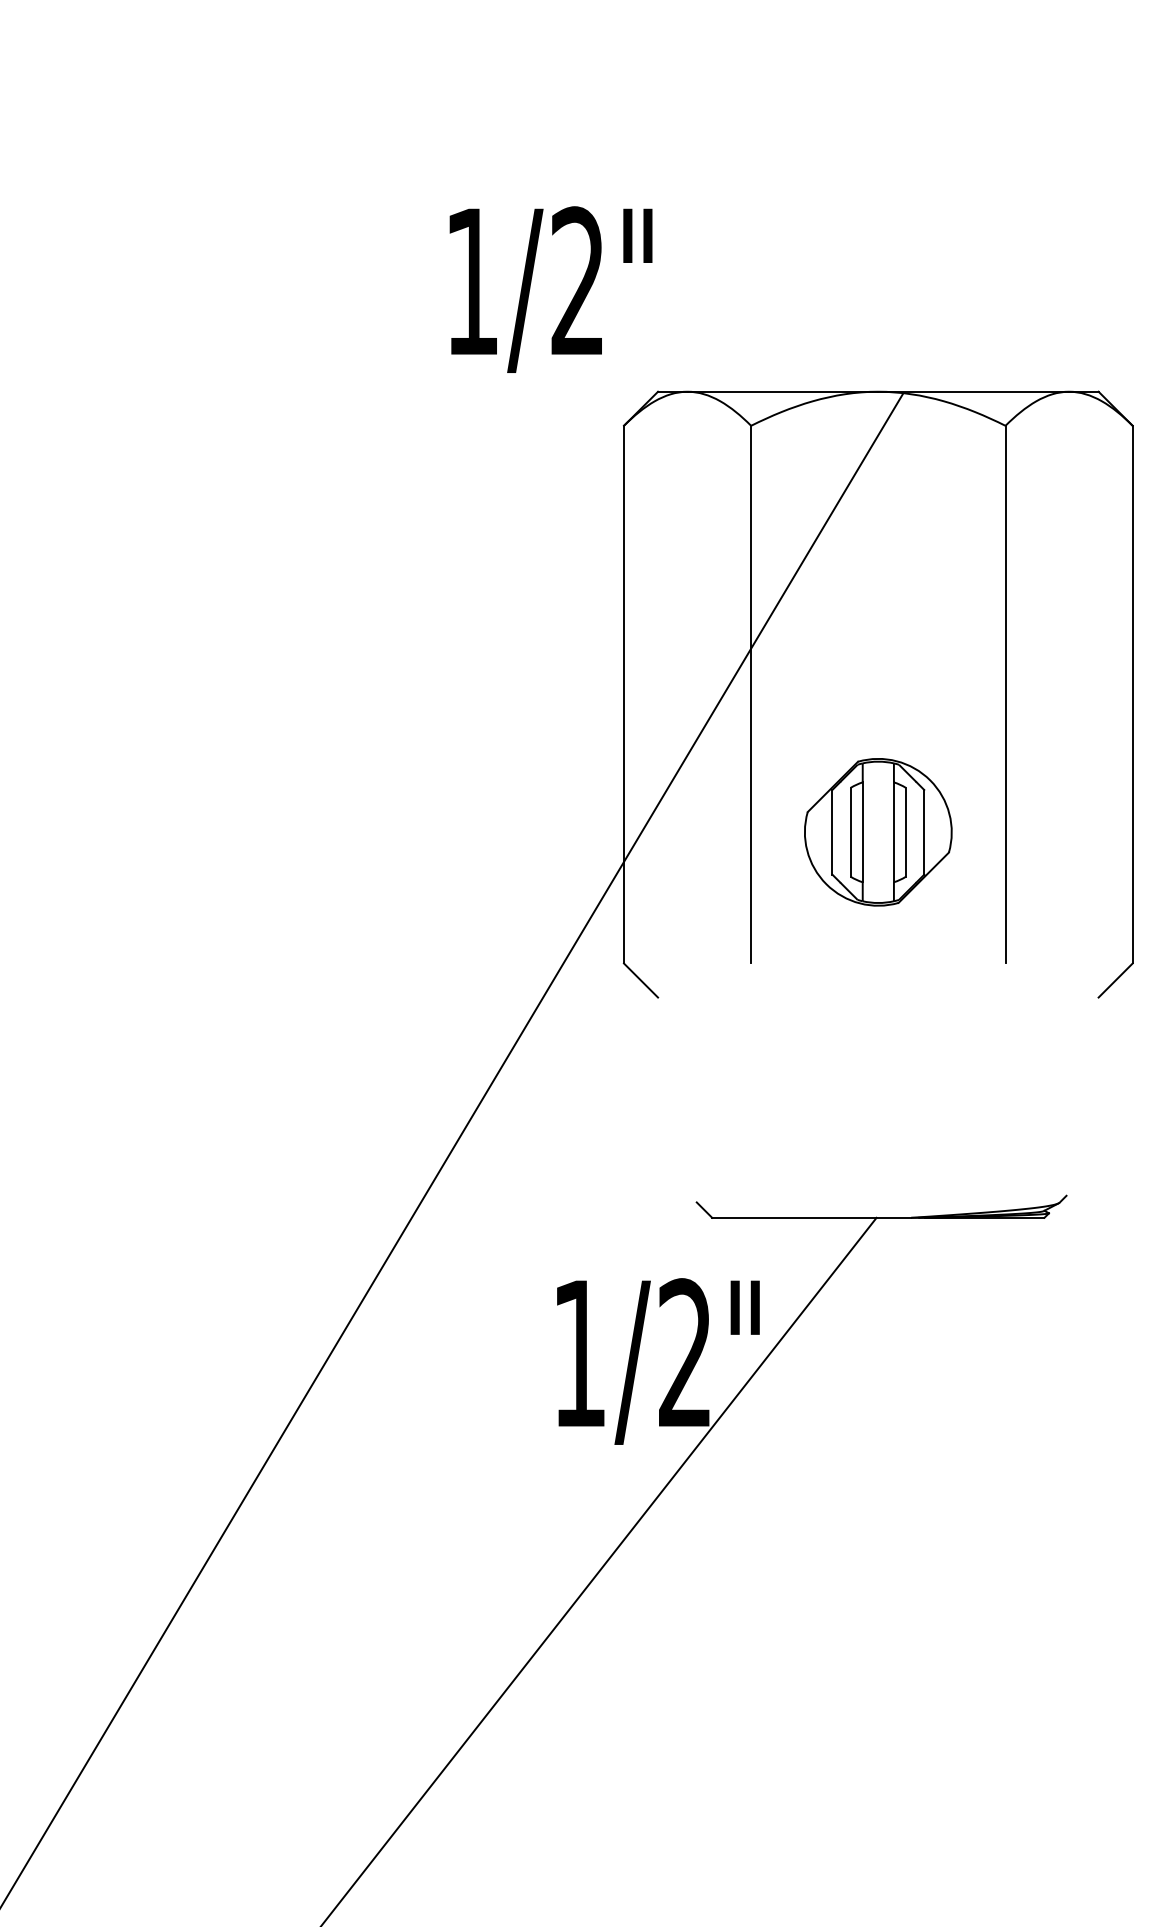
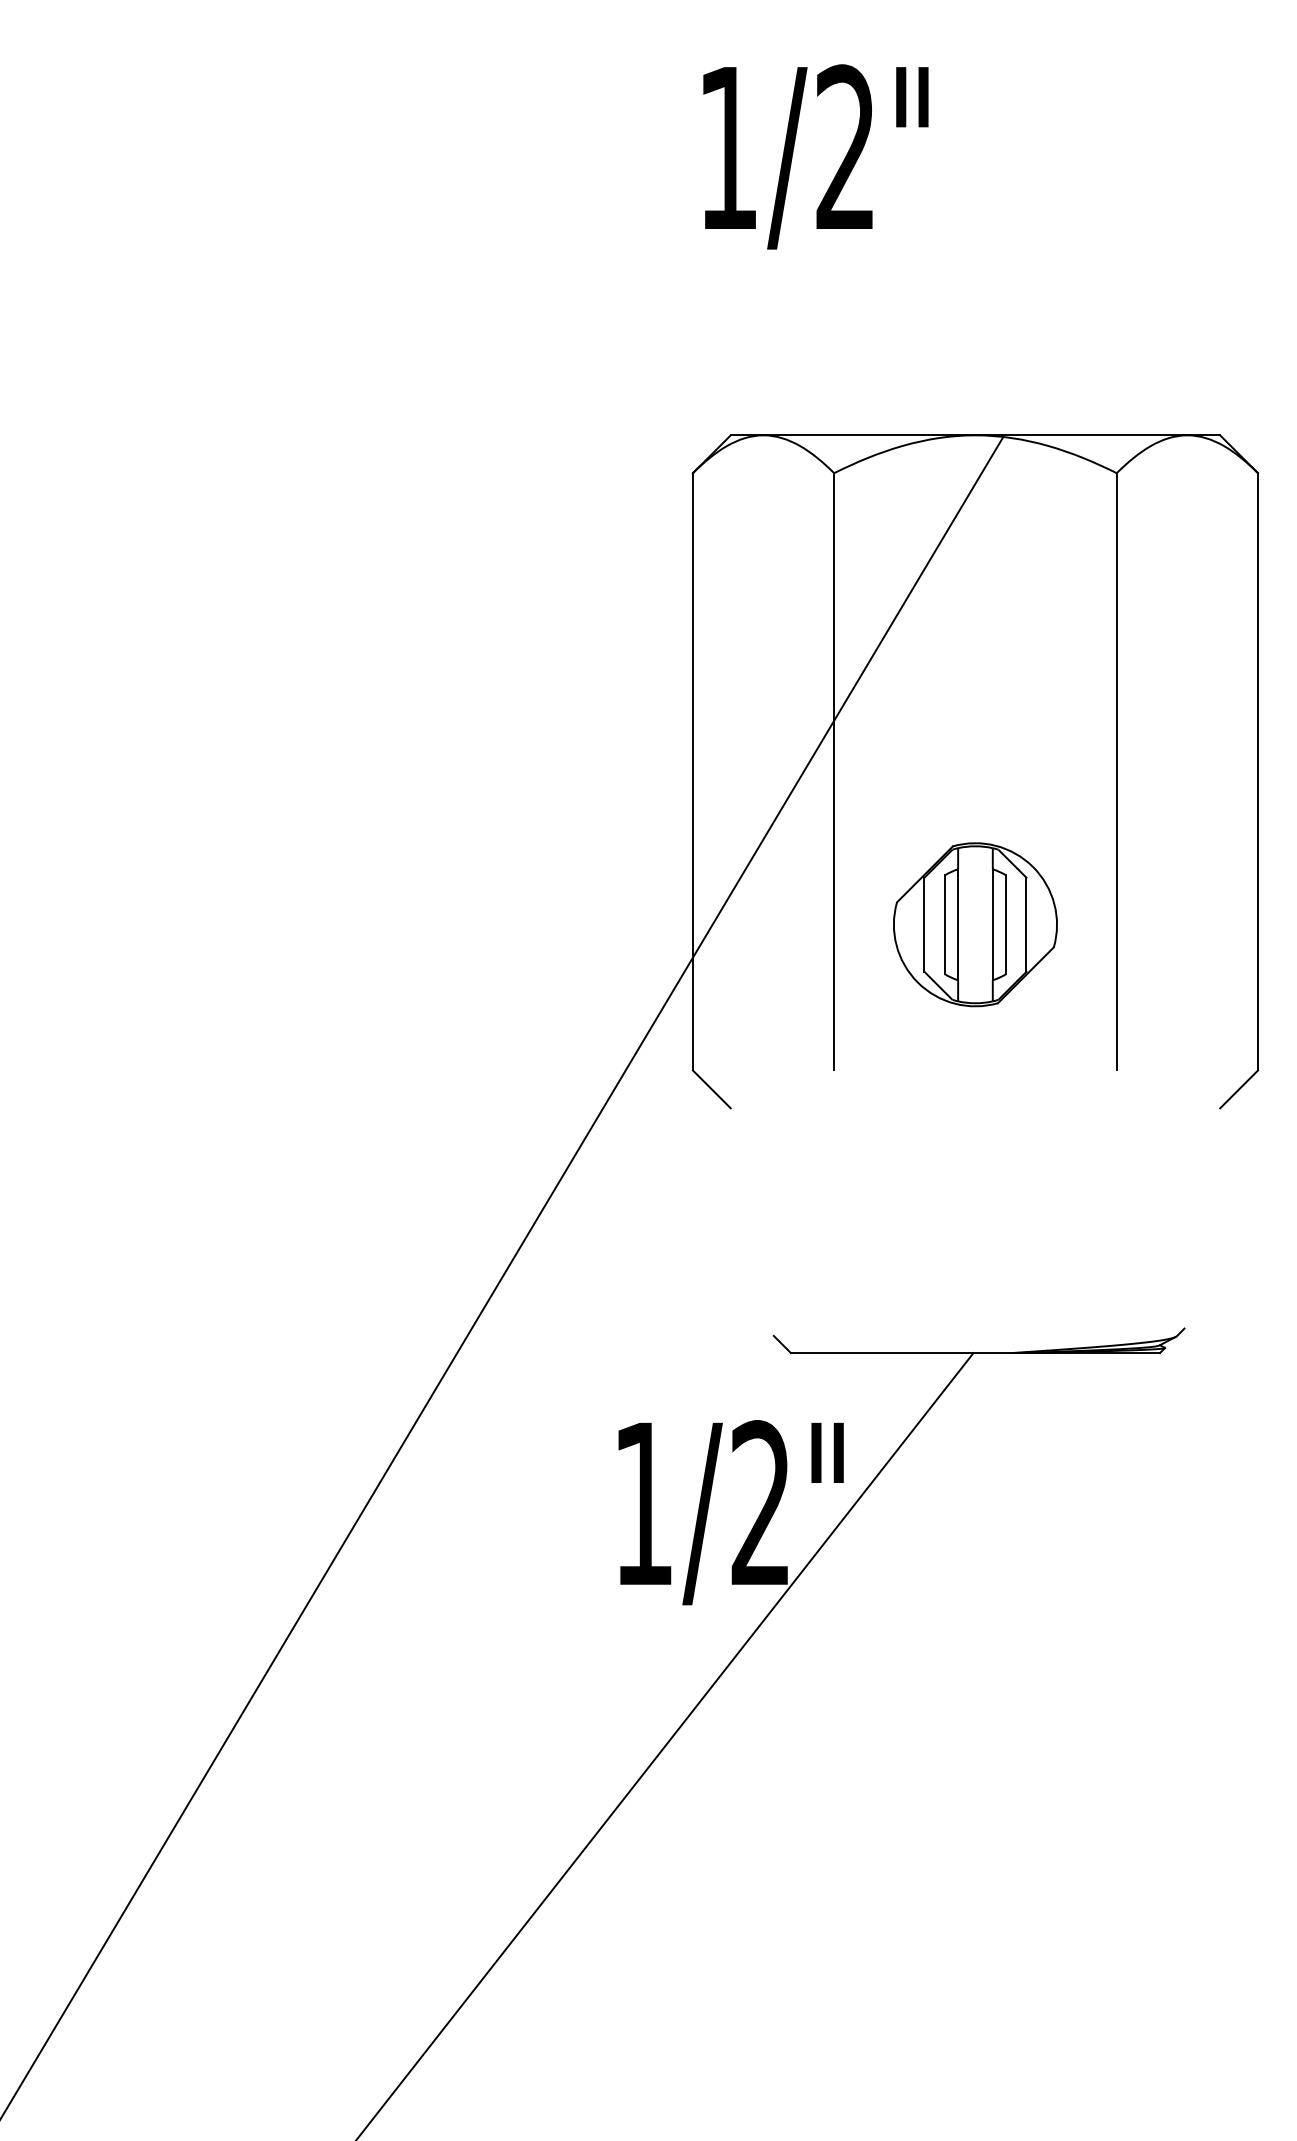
text: (550, 289) -> (815, 156), moved

